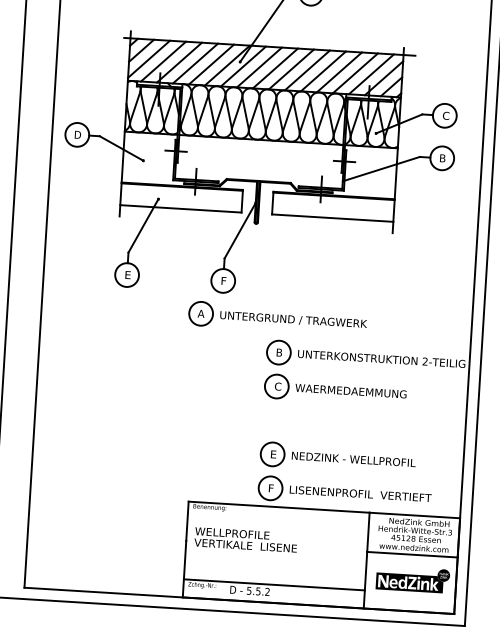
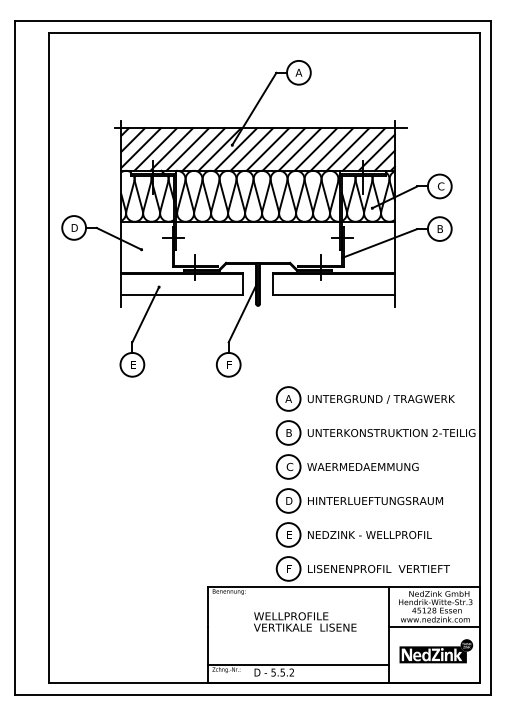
part: (276, 317) -> (364, 398), moved
part: (344, 424) -> (358, 500), added
text: (246, 539) -> (305, 621), moved

